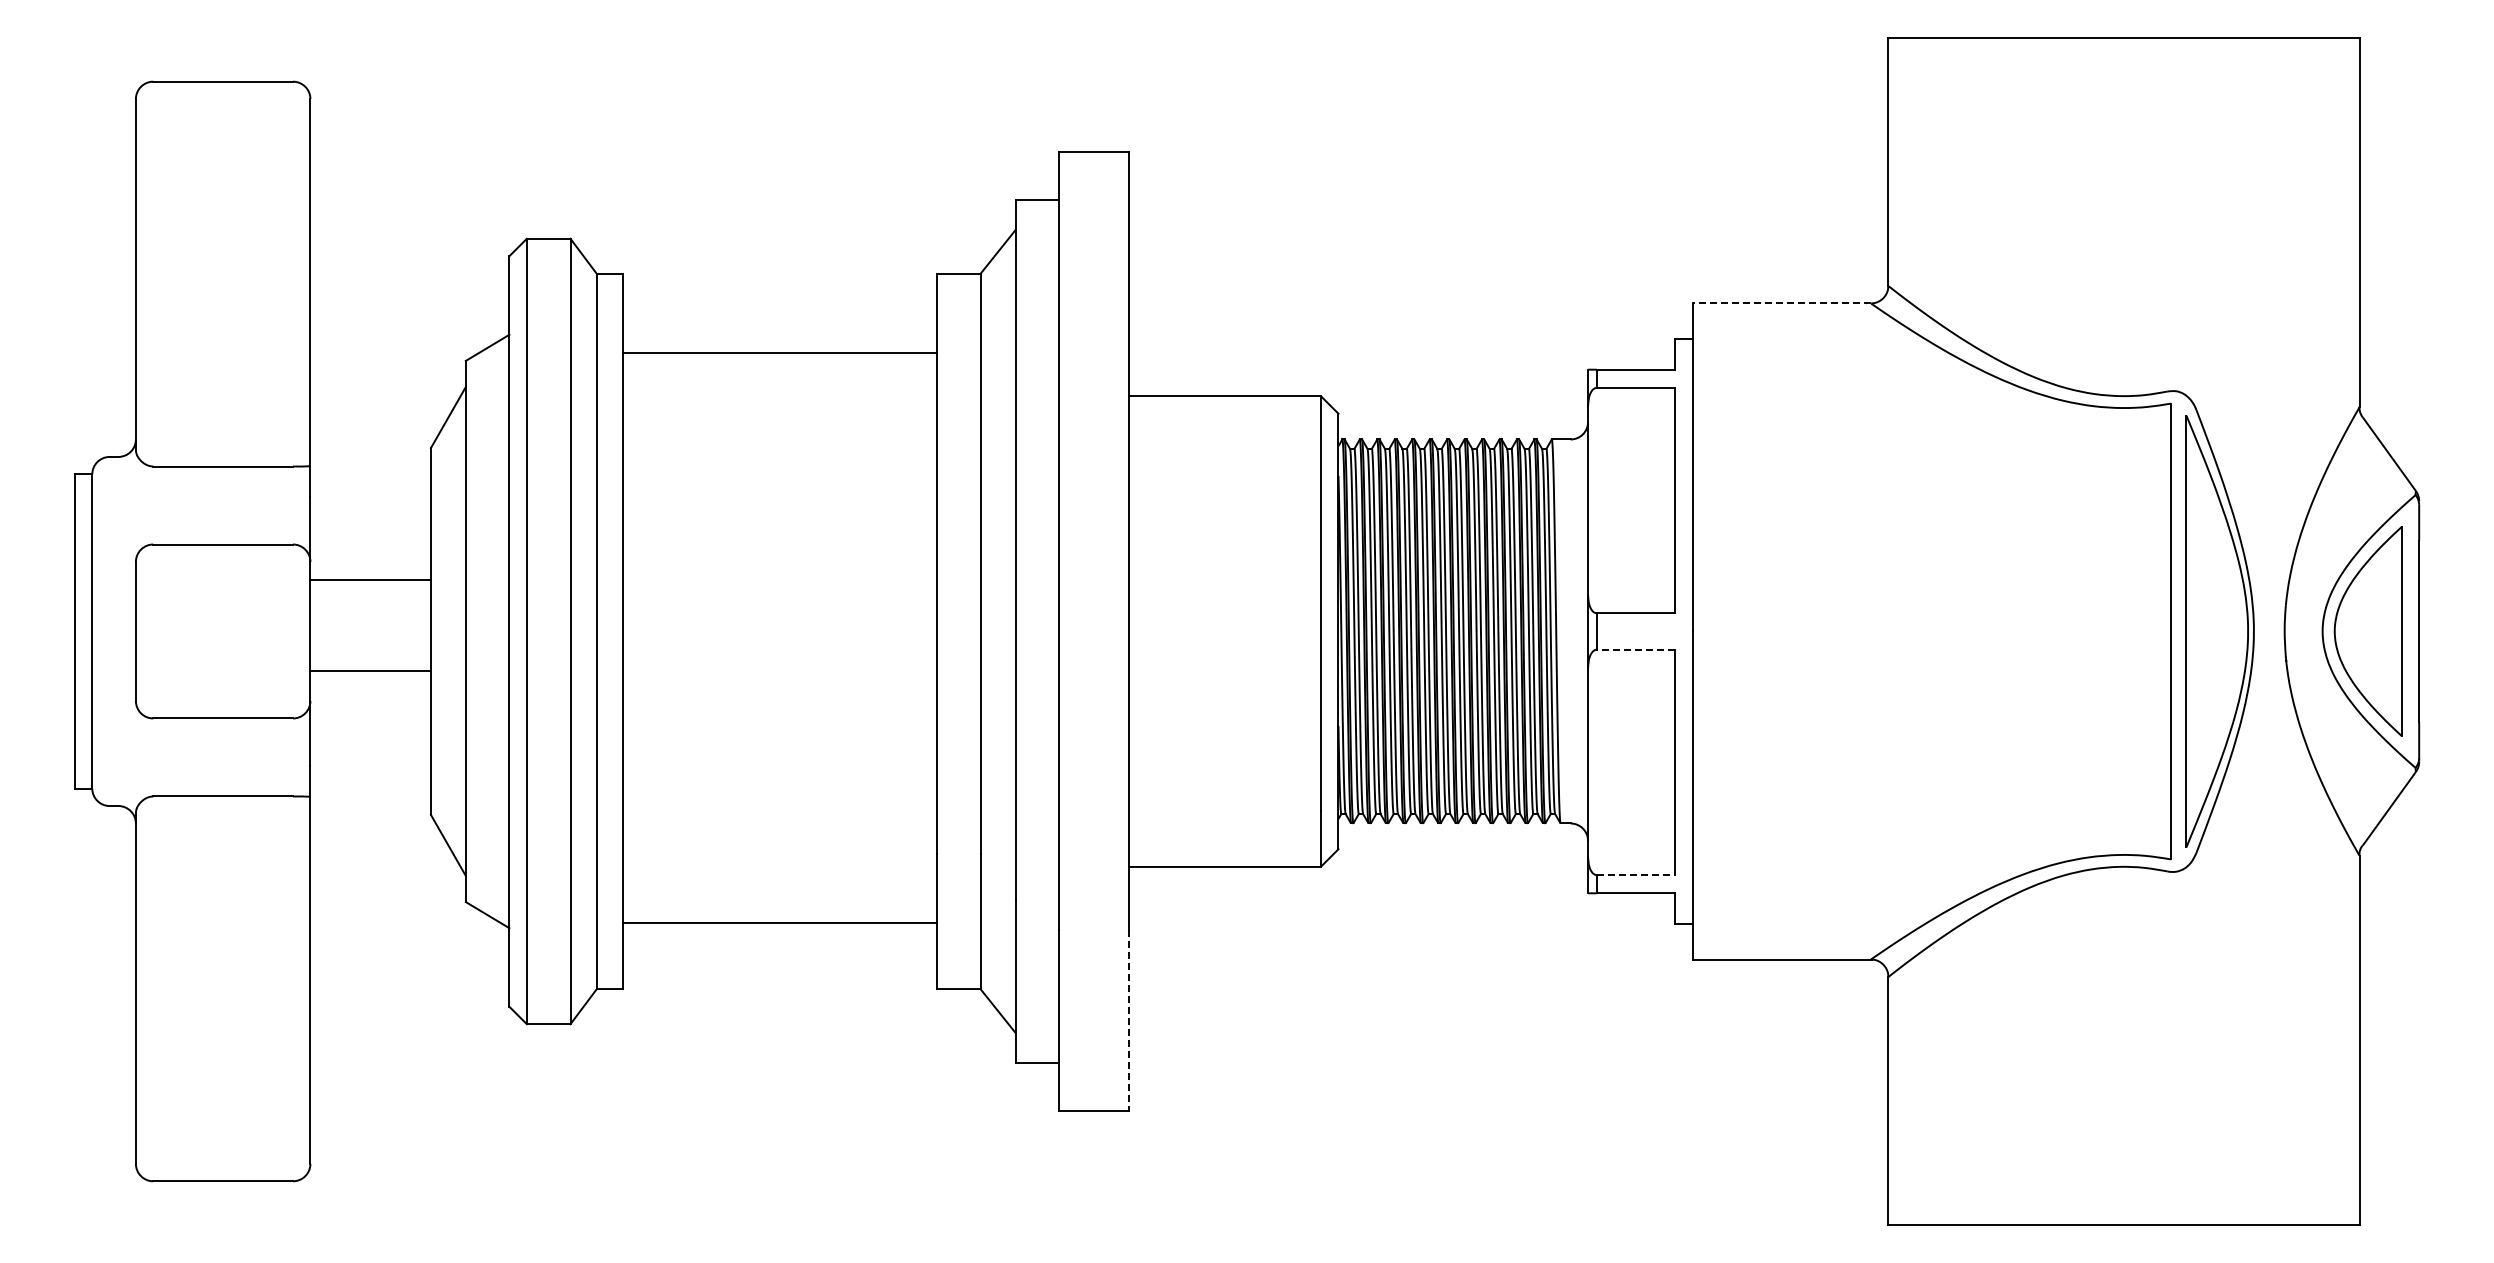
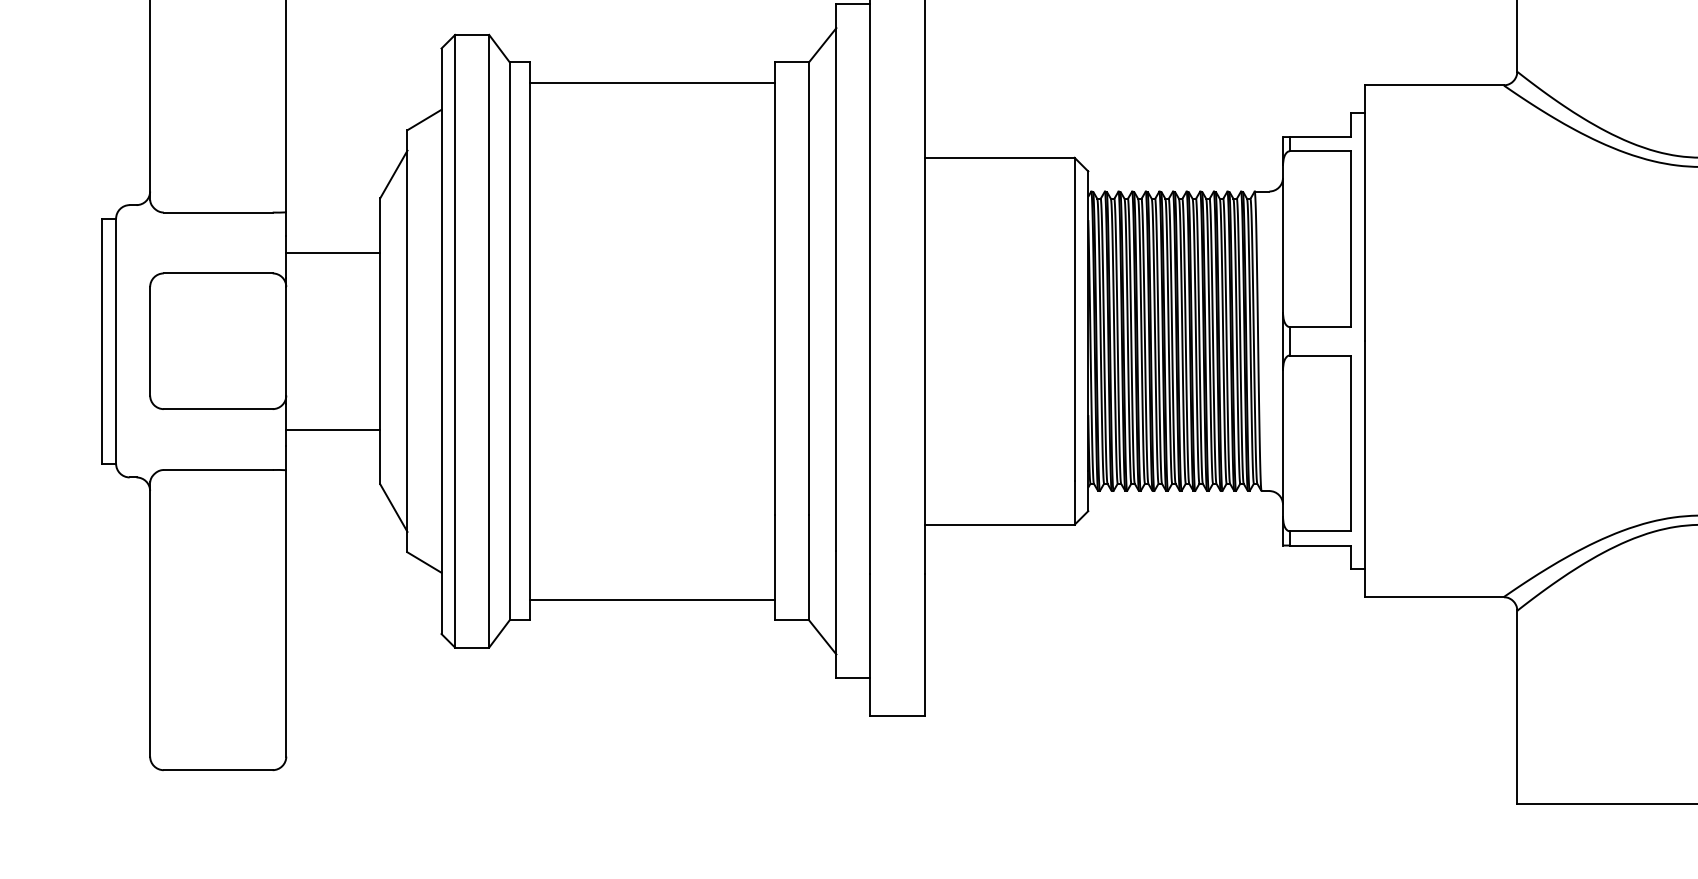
line: (1781, 303) -> (1433, 85), dashed -> solid
line: (779, 352) -> (652, 82), moved
line: (370, 580) -> (333, 253), moved
line: (1635, 649) -> (1319, 355), dashed -> solid
line: (370, 670) -> (333, 429), moved
line: (1636, 875) -> (1320, 531), dashed -> solid
line: (779, 923) -> (652, 600), moved
line: (1129, 1020) -> (925, 644), dashed -> solid

